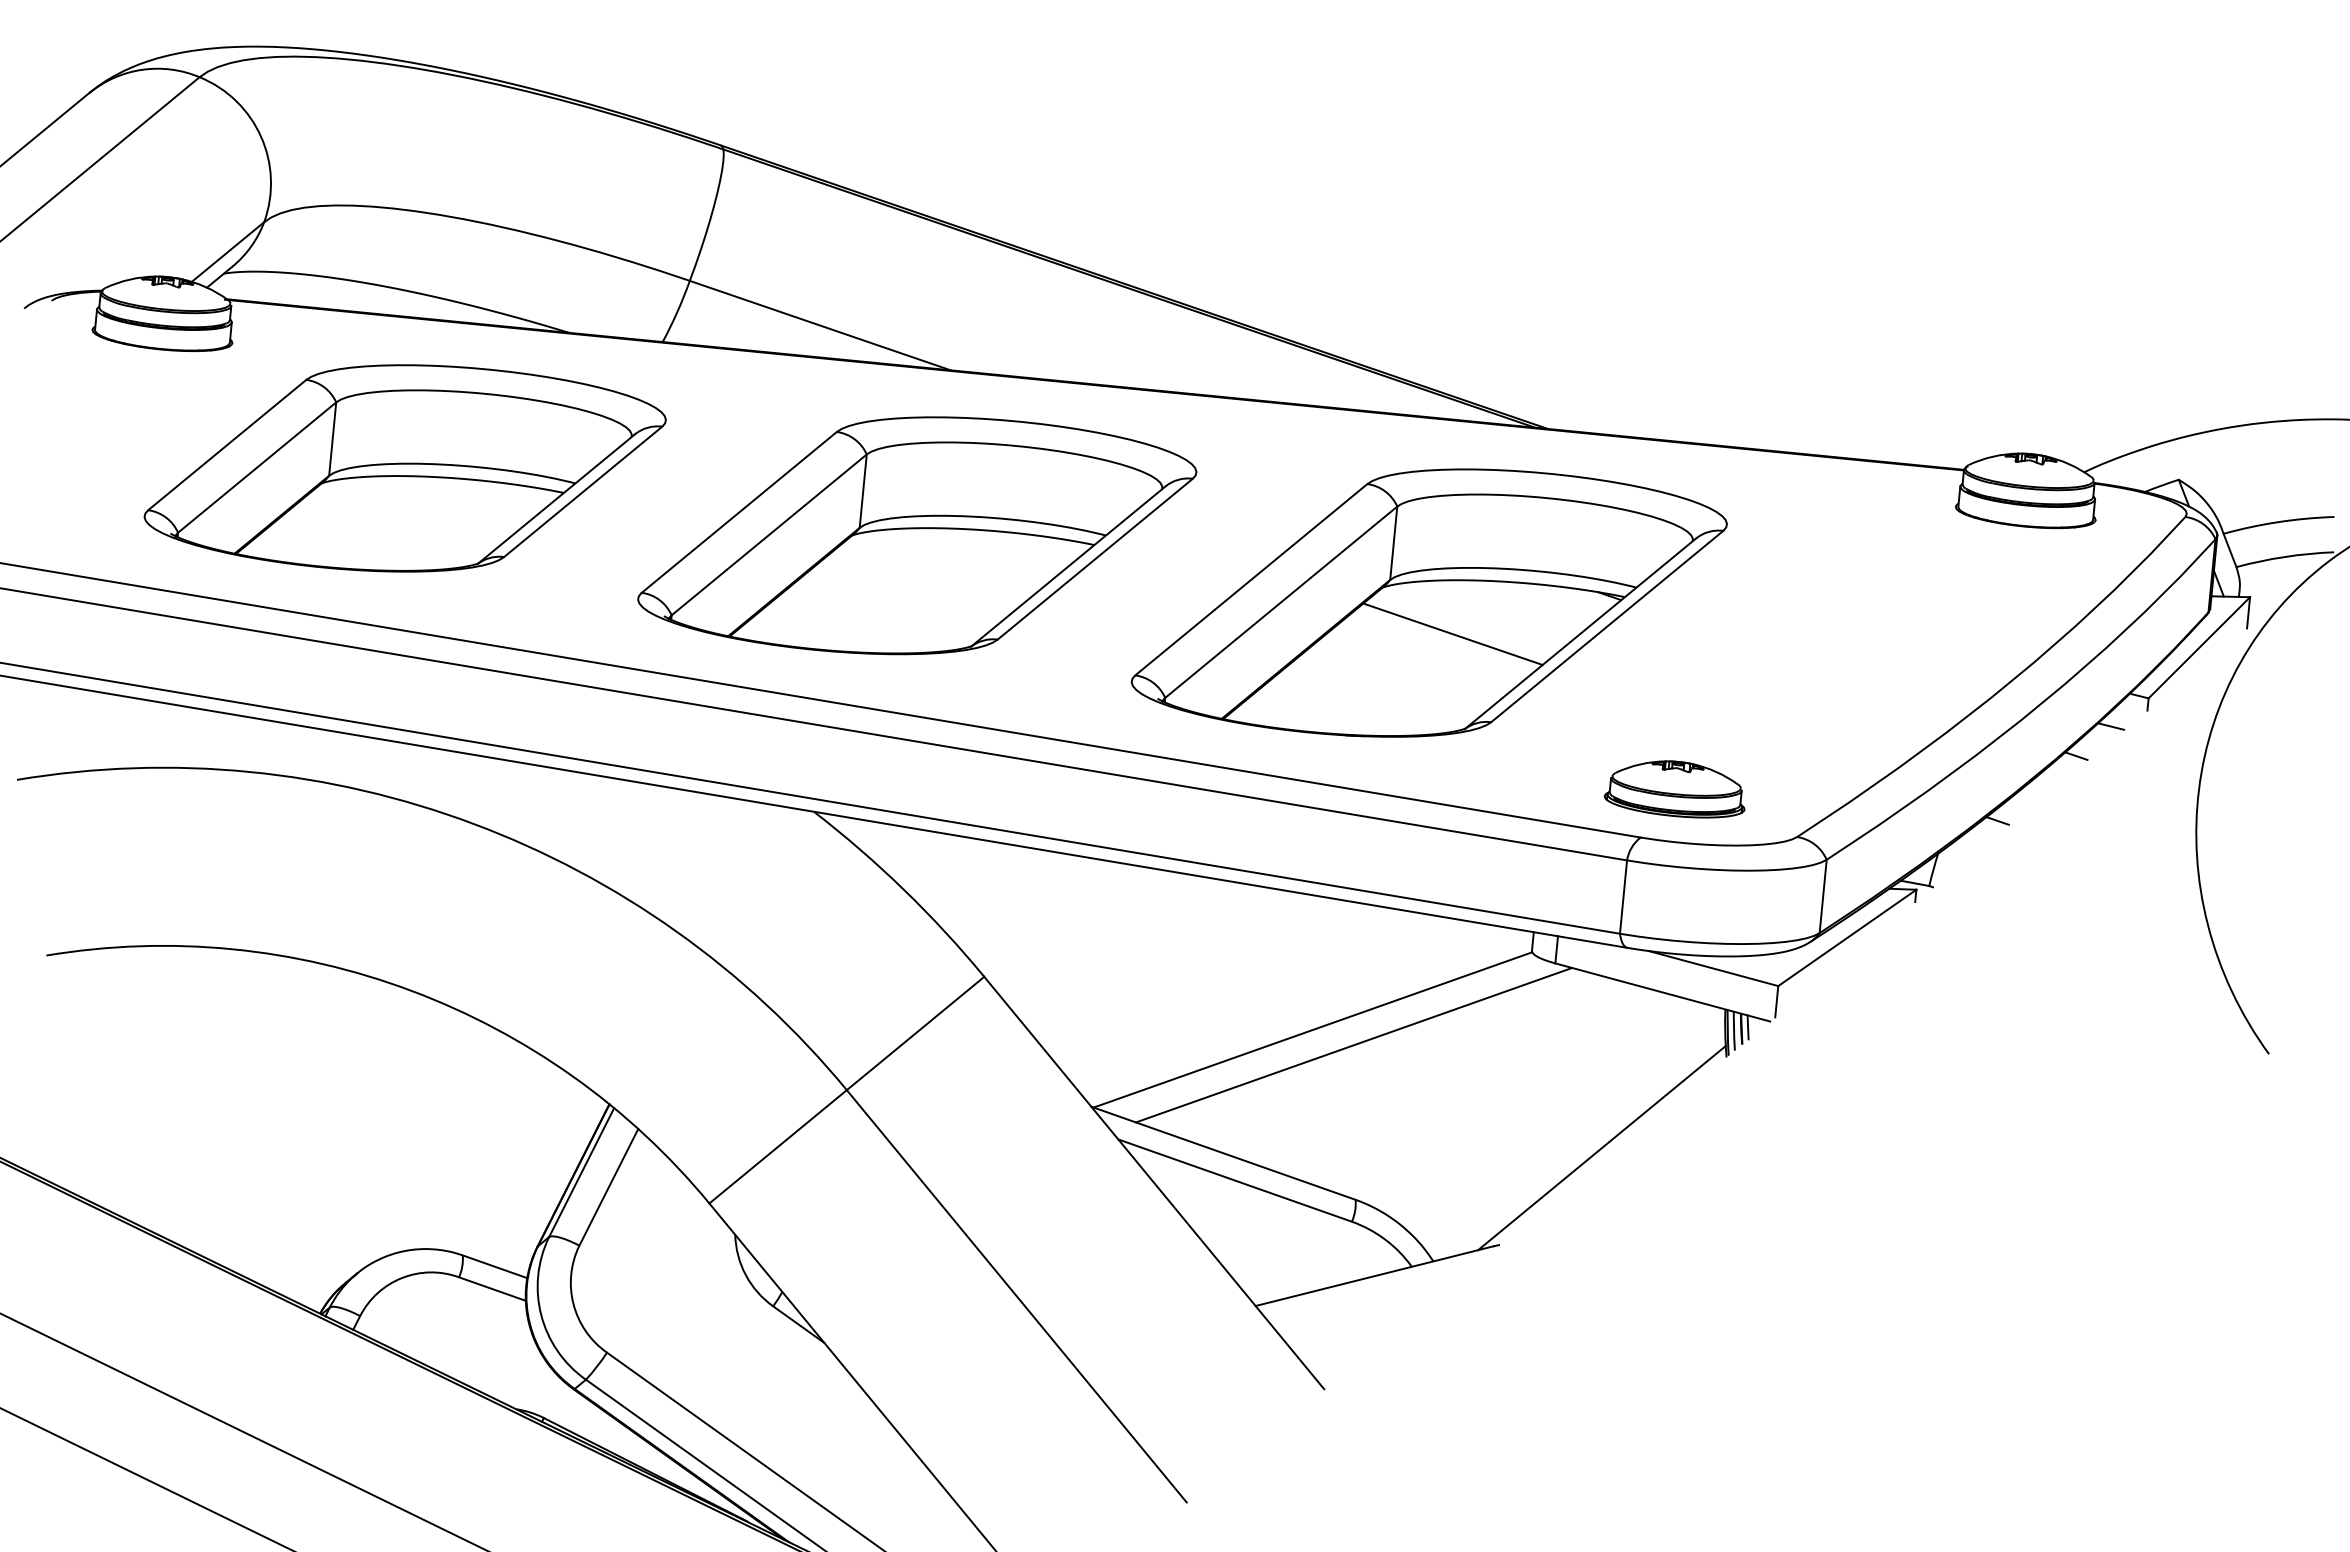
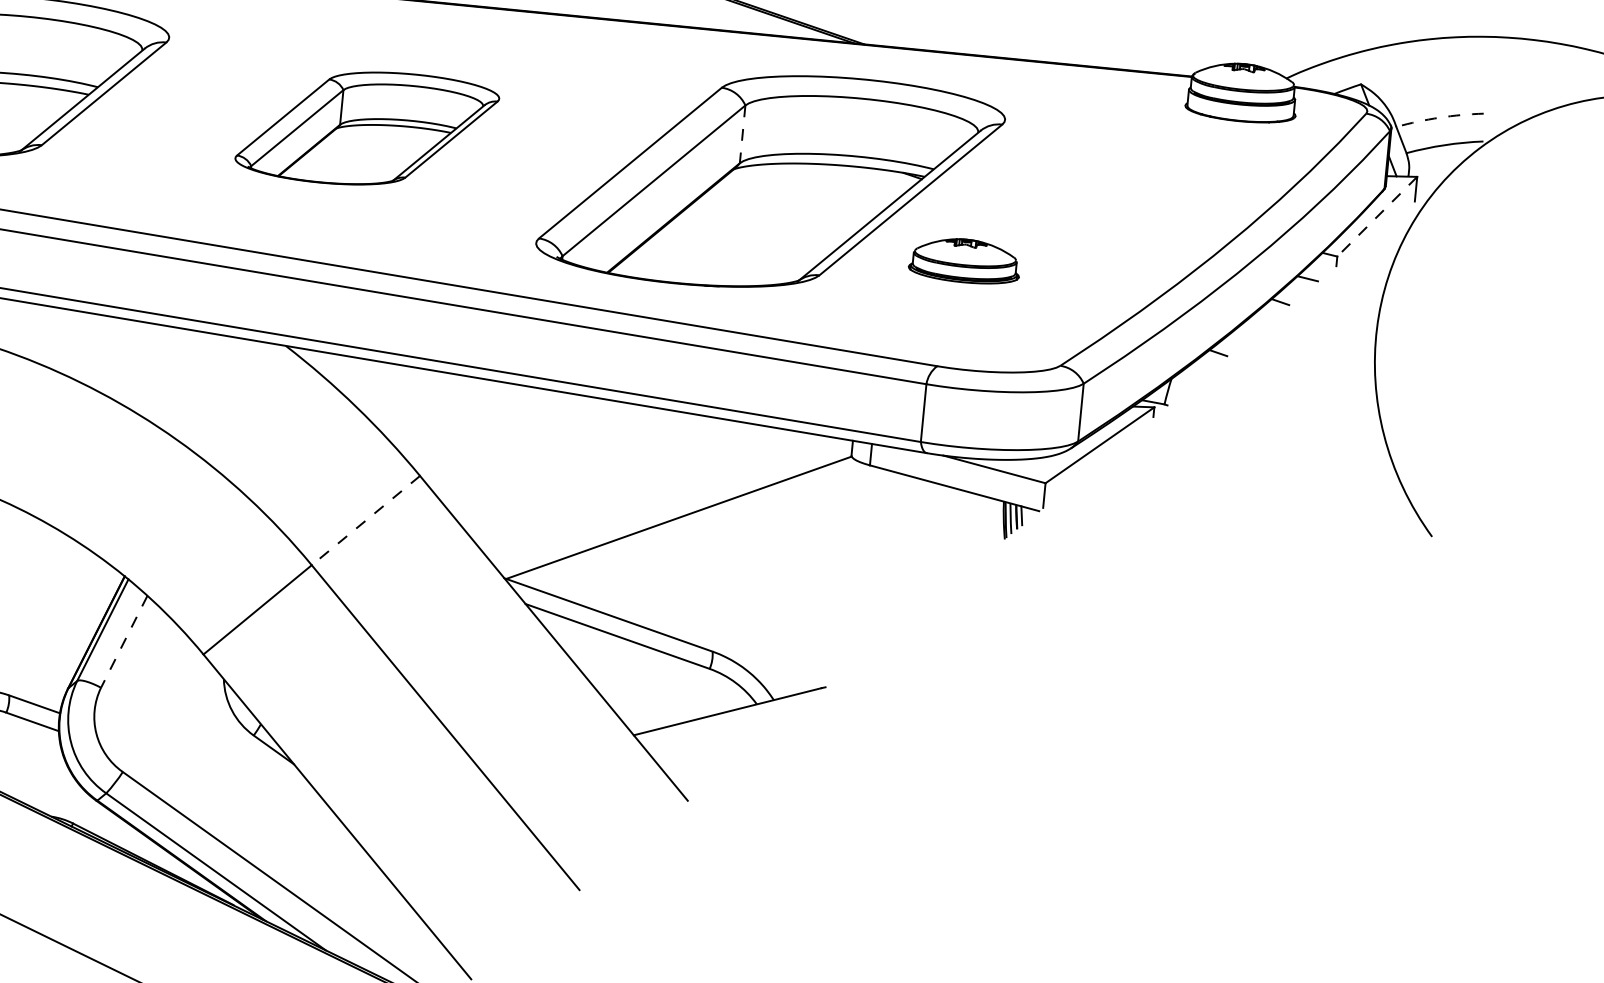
arc: (2278, 522) -> (1439, 118), solid -> dashed
part: (917, 535) -> (367, 128), size x0.6
line: (1393, 543) -> (742, 134), solid -> dashed
line: (1452, 633) -> (788, 205), removed
line: (2199, 647) -> (1377, 216), solid -> dashed
part: (1674, 789) -> (963, 261), moved
line: (915, 1033) -> (365, 520), solid -> dashed
line: (1353, 1044) -> (710, 529), removed
line: (1601, 1147) -> (906, 610), removed
line: (608, 1187) -> (124, 641), solid -> dashed

